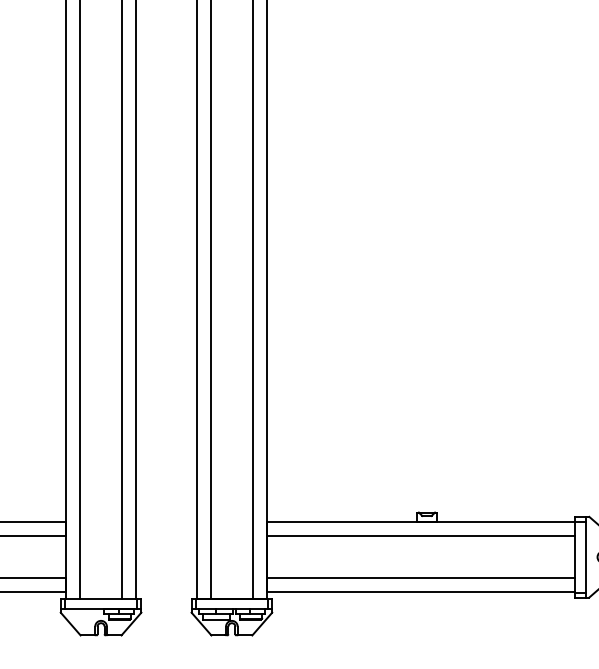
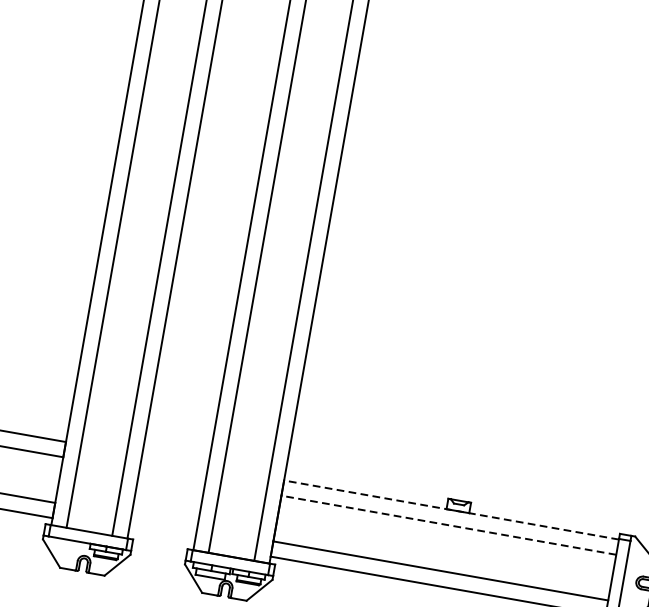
line: (420, 522) -> (450, 510), solid -> dashed
line: (420, 536) -> (448, 525), solid -> dashed

